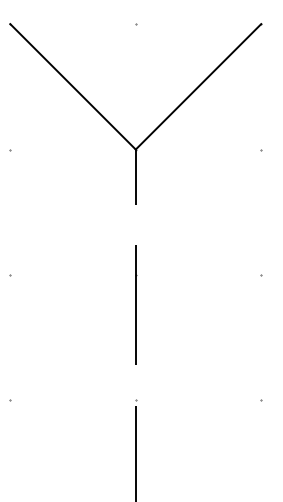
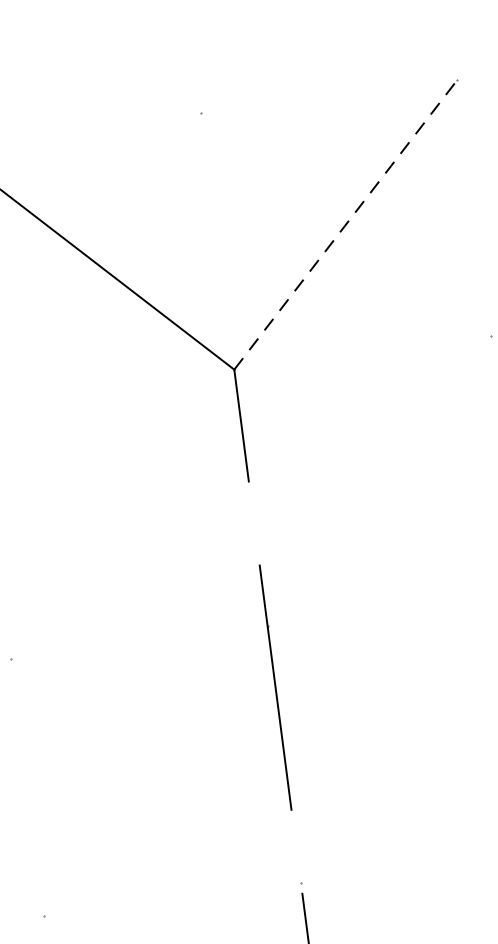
line: (198, 86) -> (345, 224), solid -> dashed

